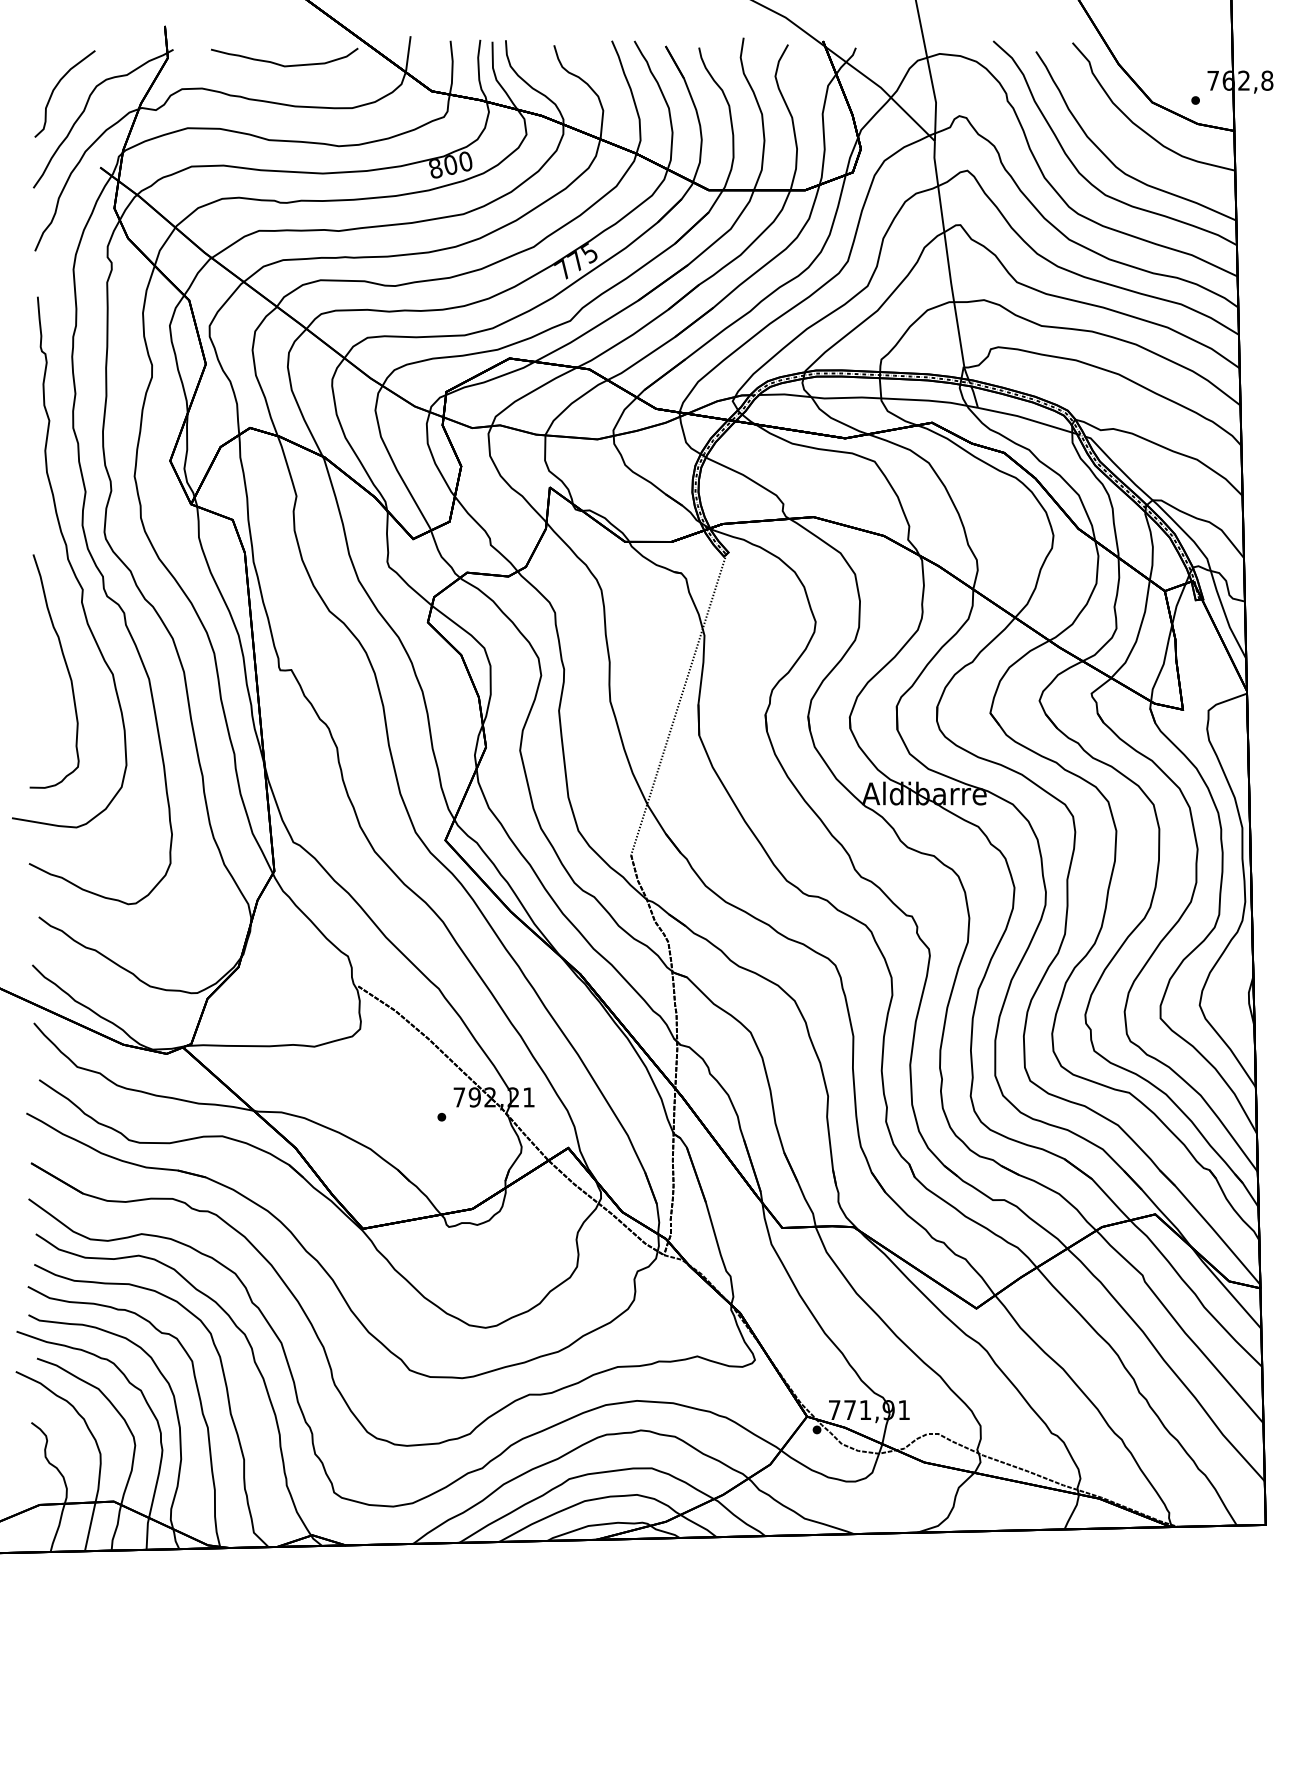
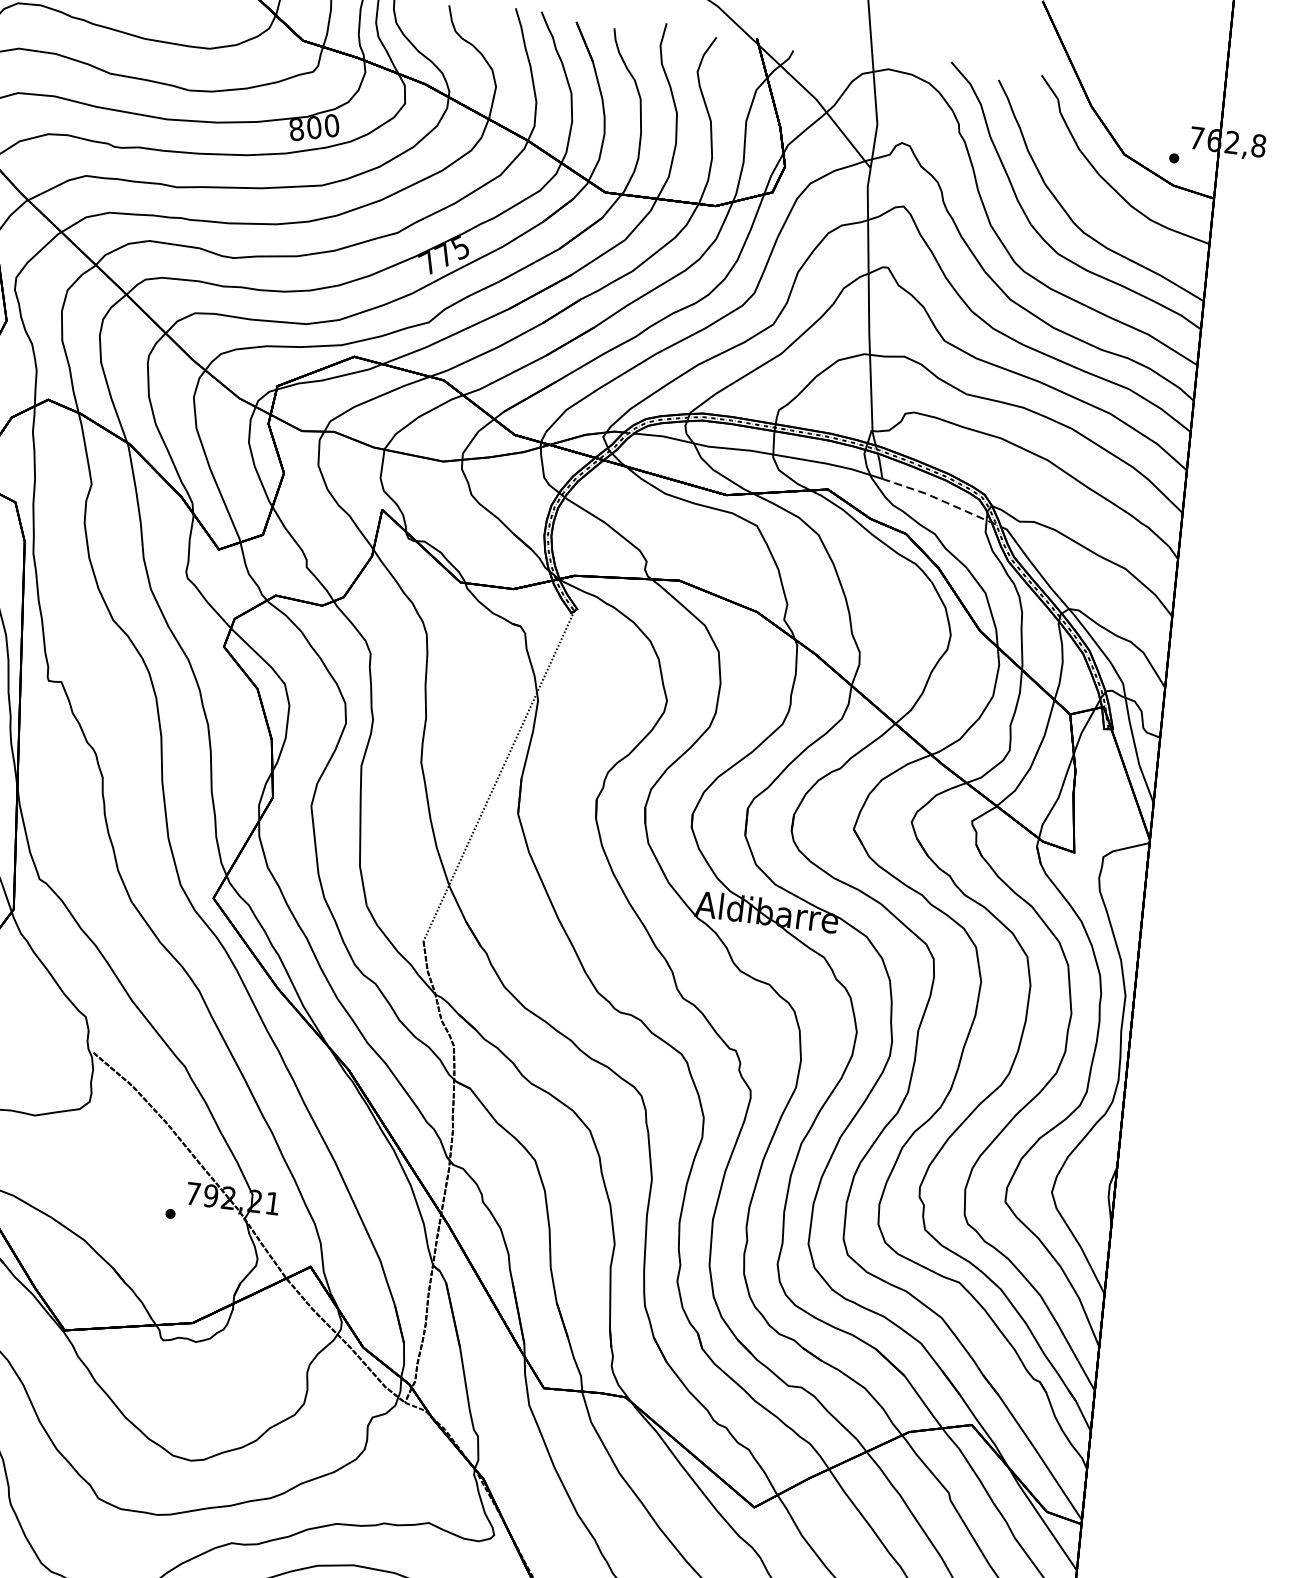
line: (1027, 419) -> (937, 499), solid -> dashed

